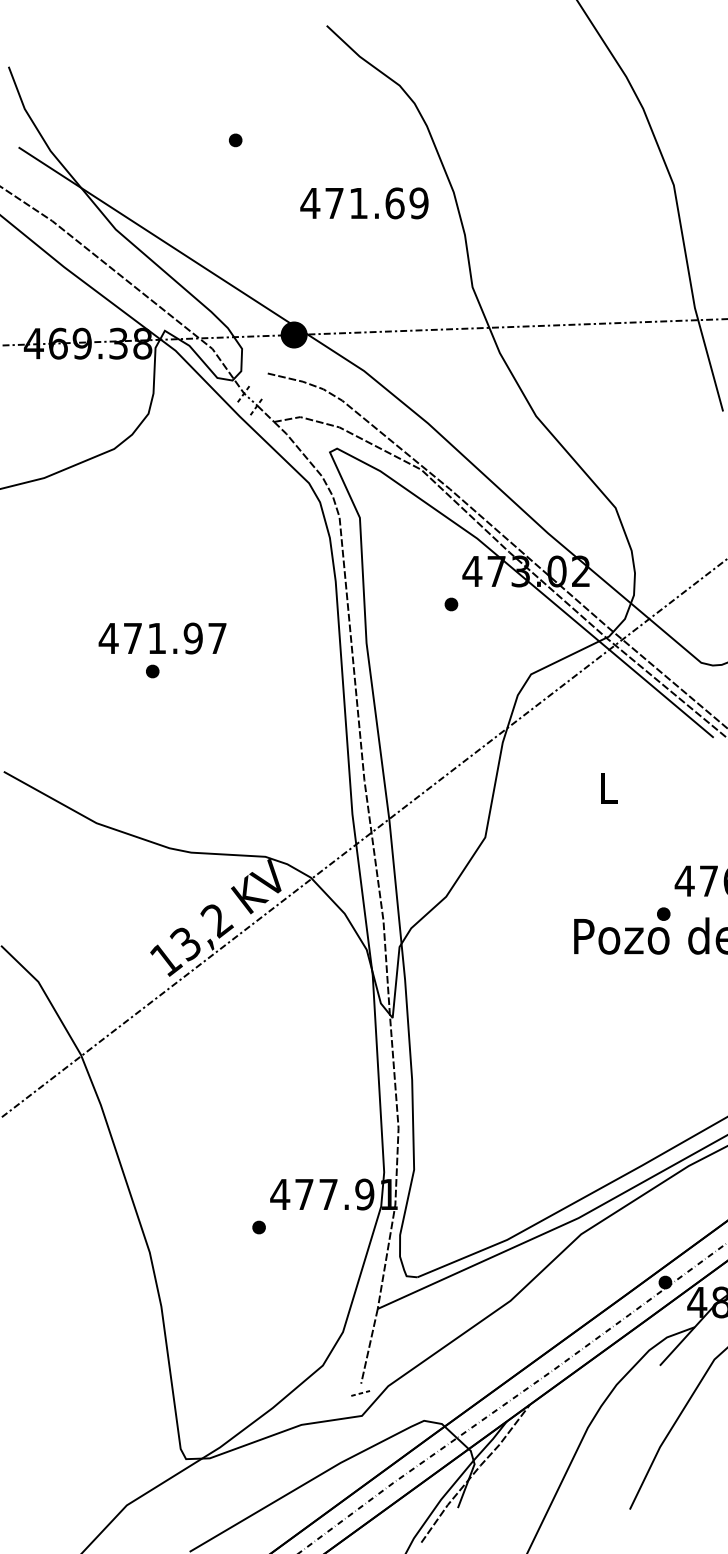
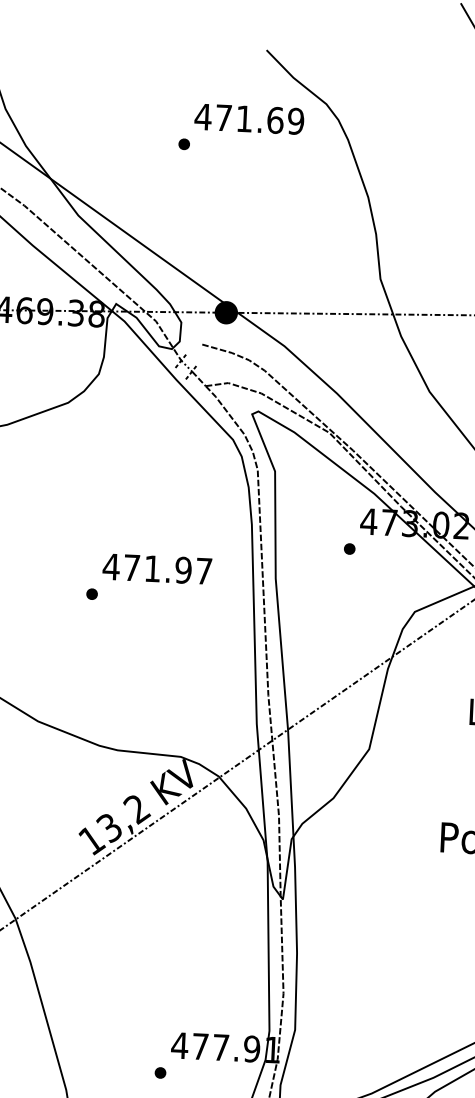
text: (364, 203) -> (249, 119), moved
text: (162, 638) -> (157, 569), moved

